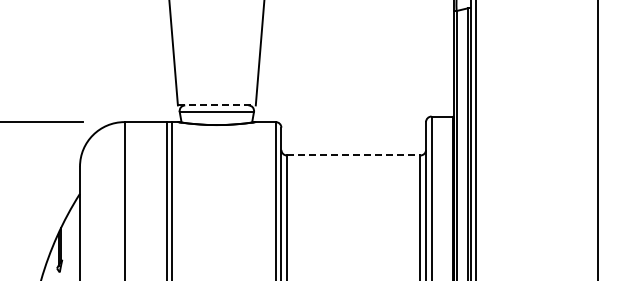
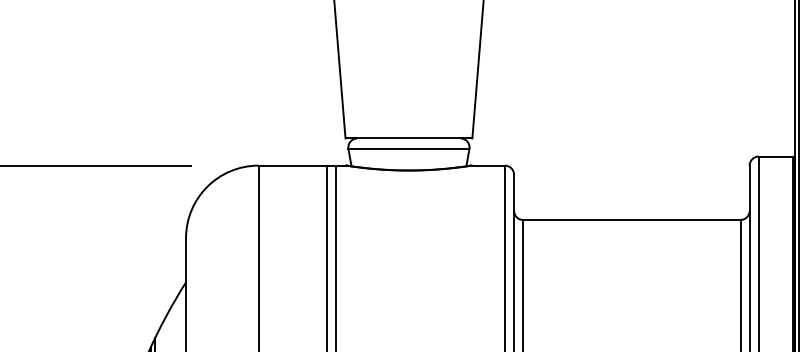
line: (216, 105) -> (408, 138), dashed -> solid
line: (353, 155) -> (631, 220), dashed -> solid

